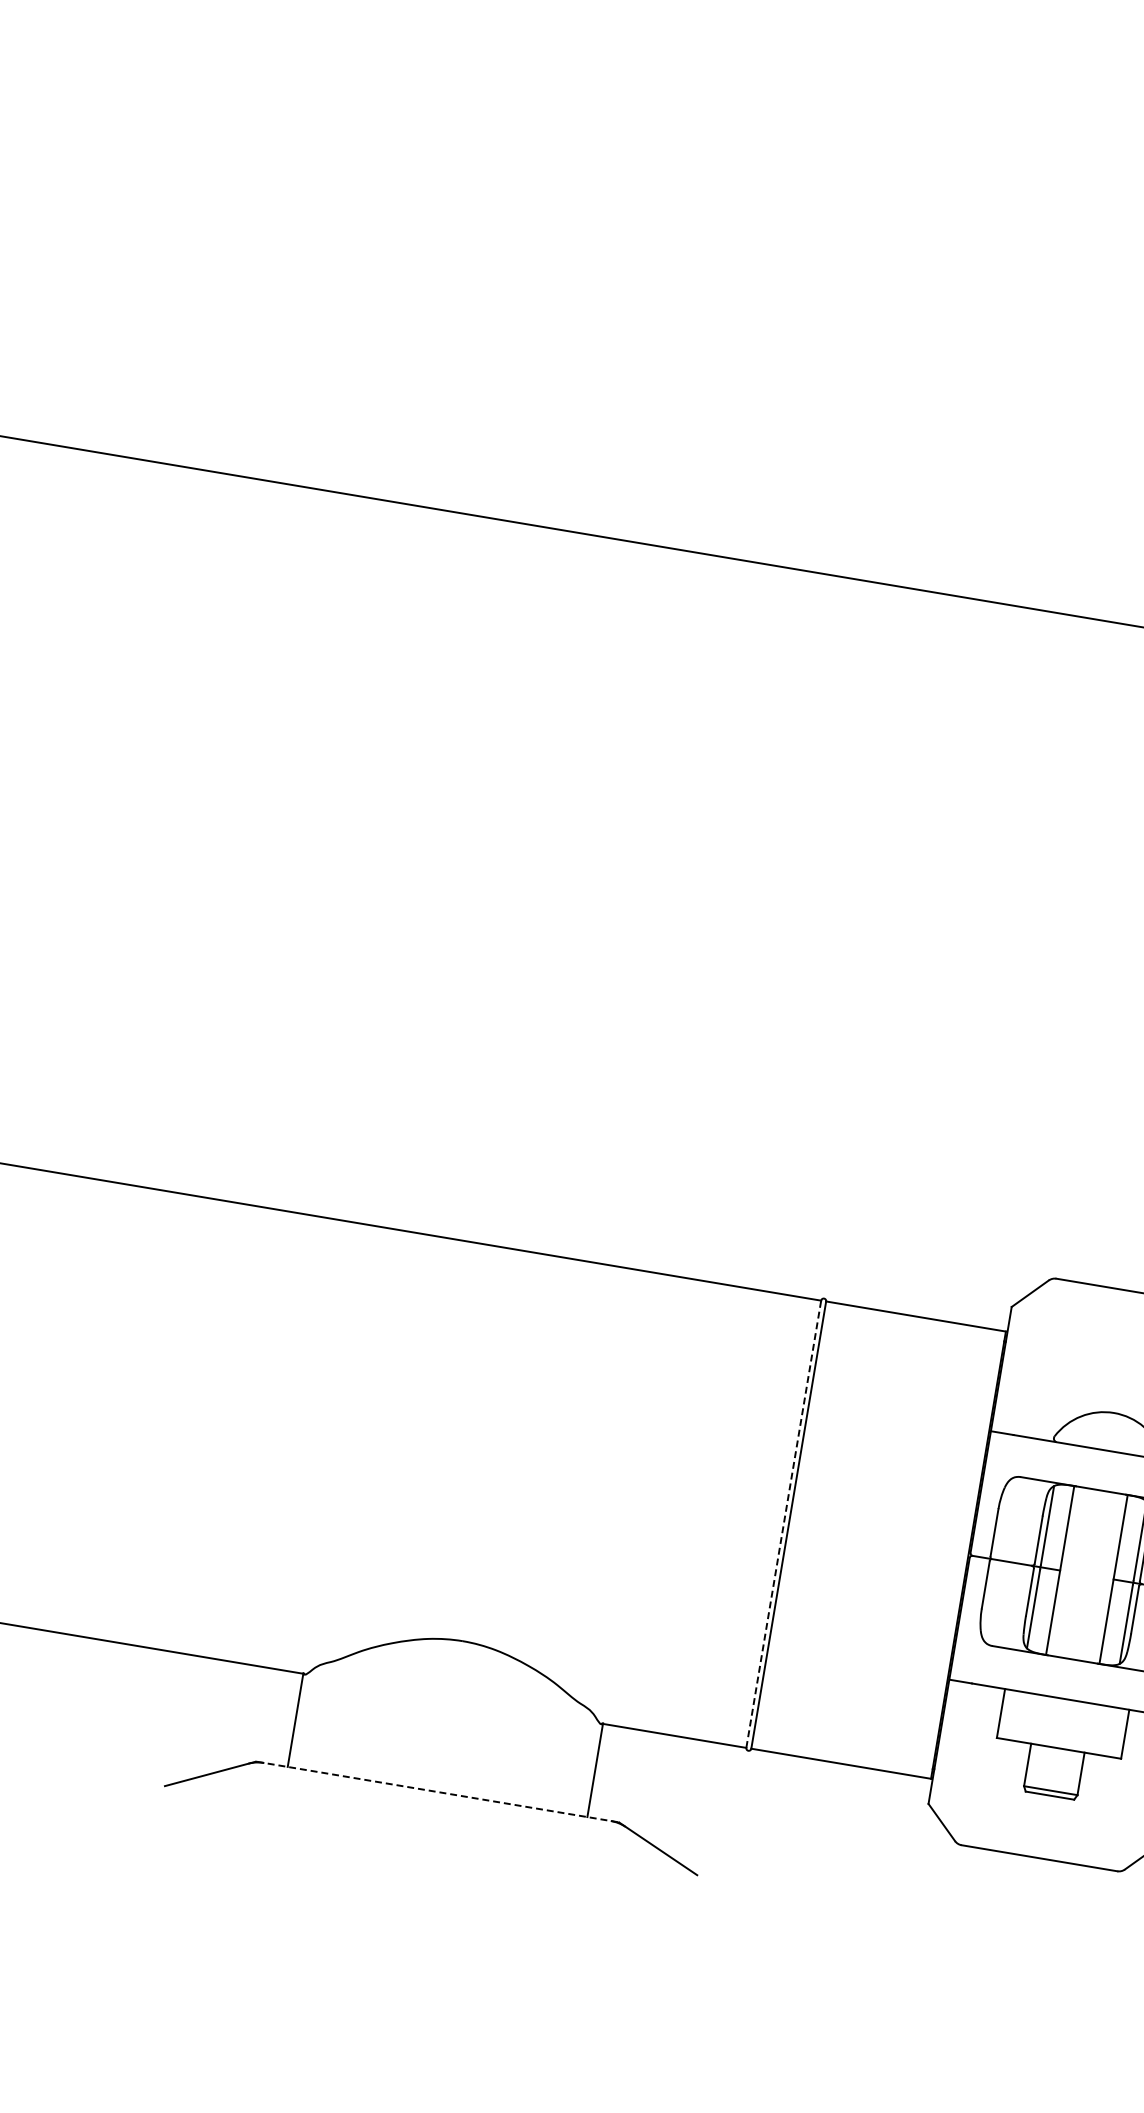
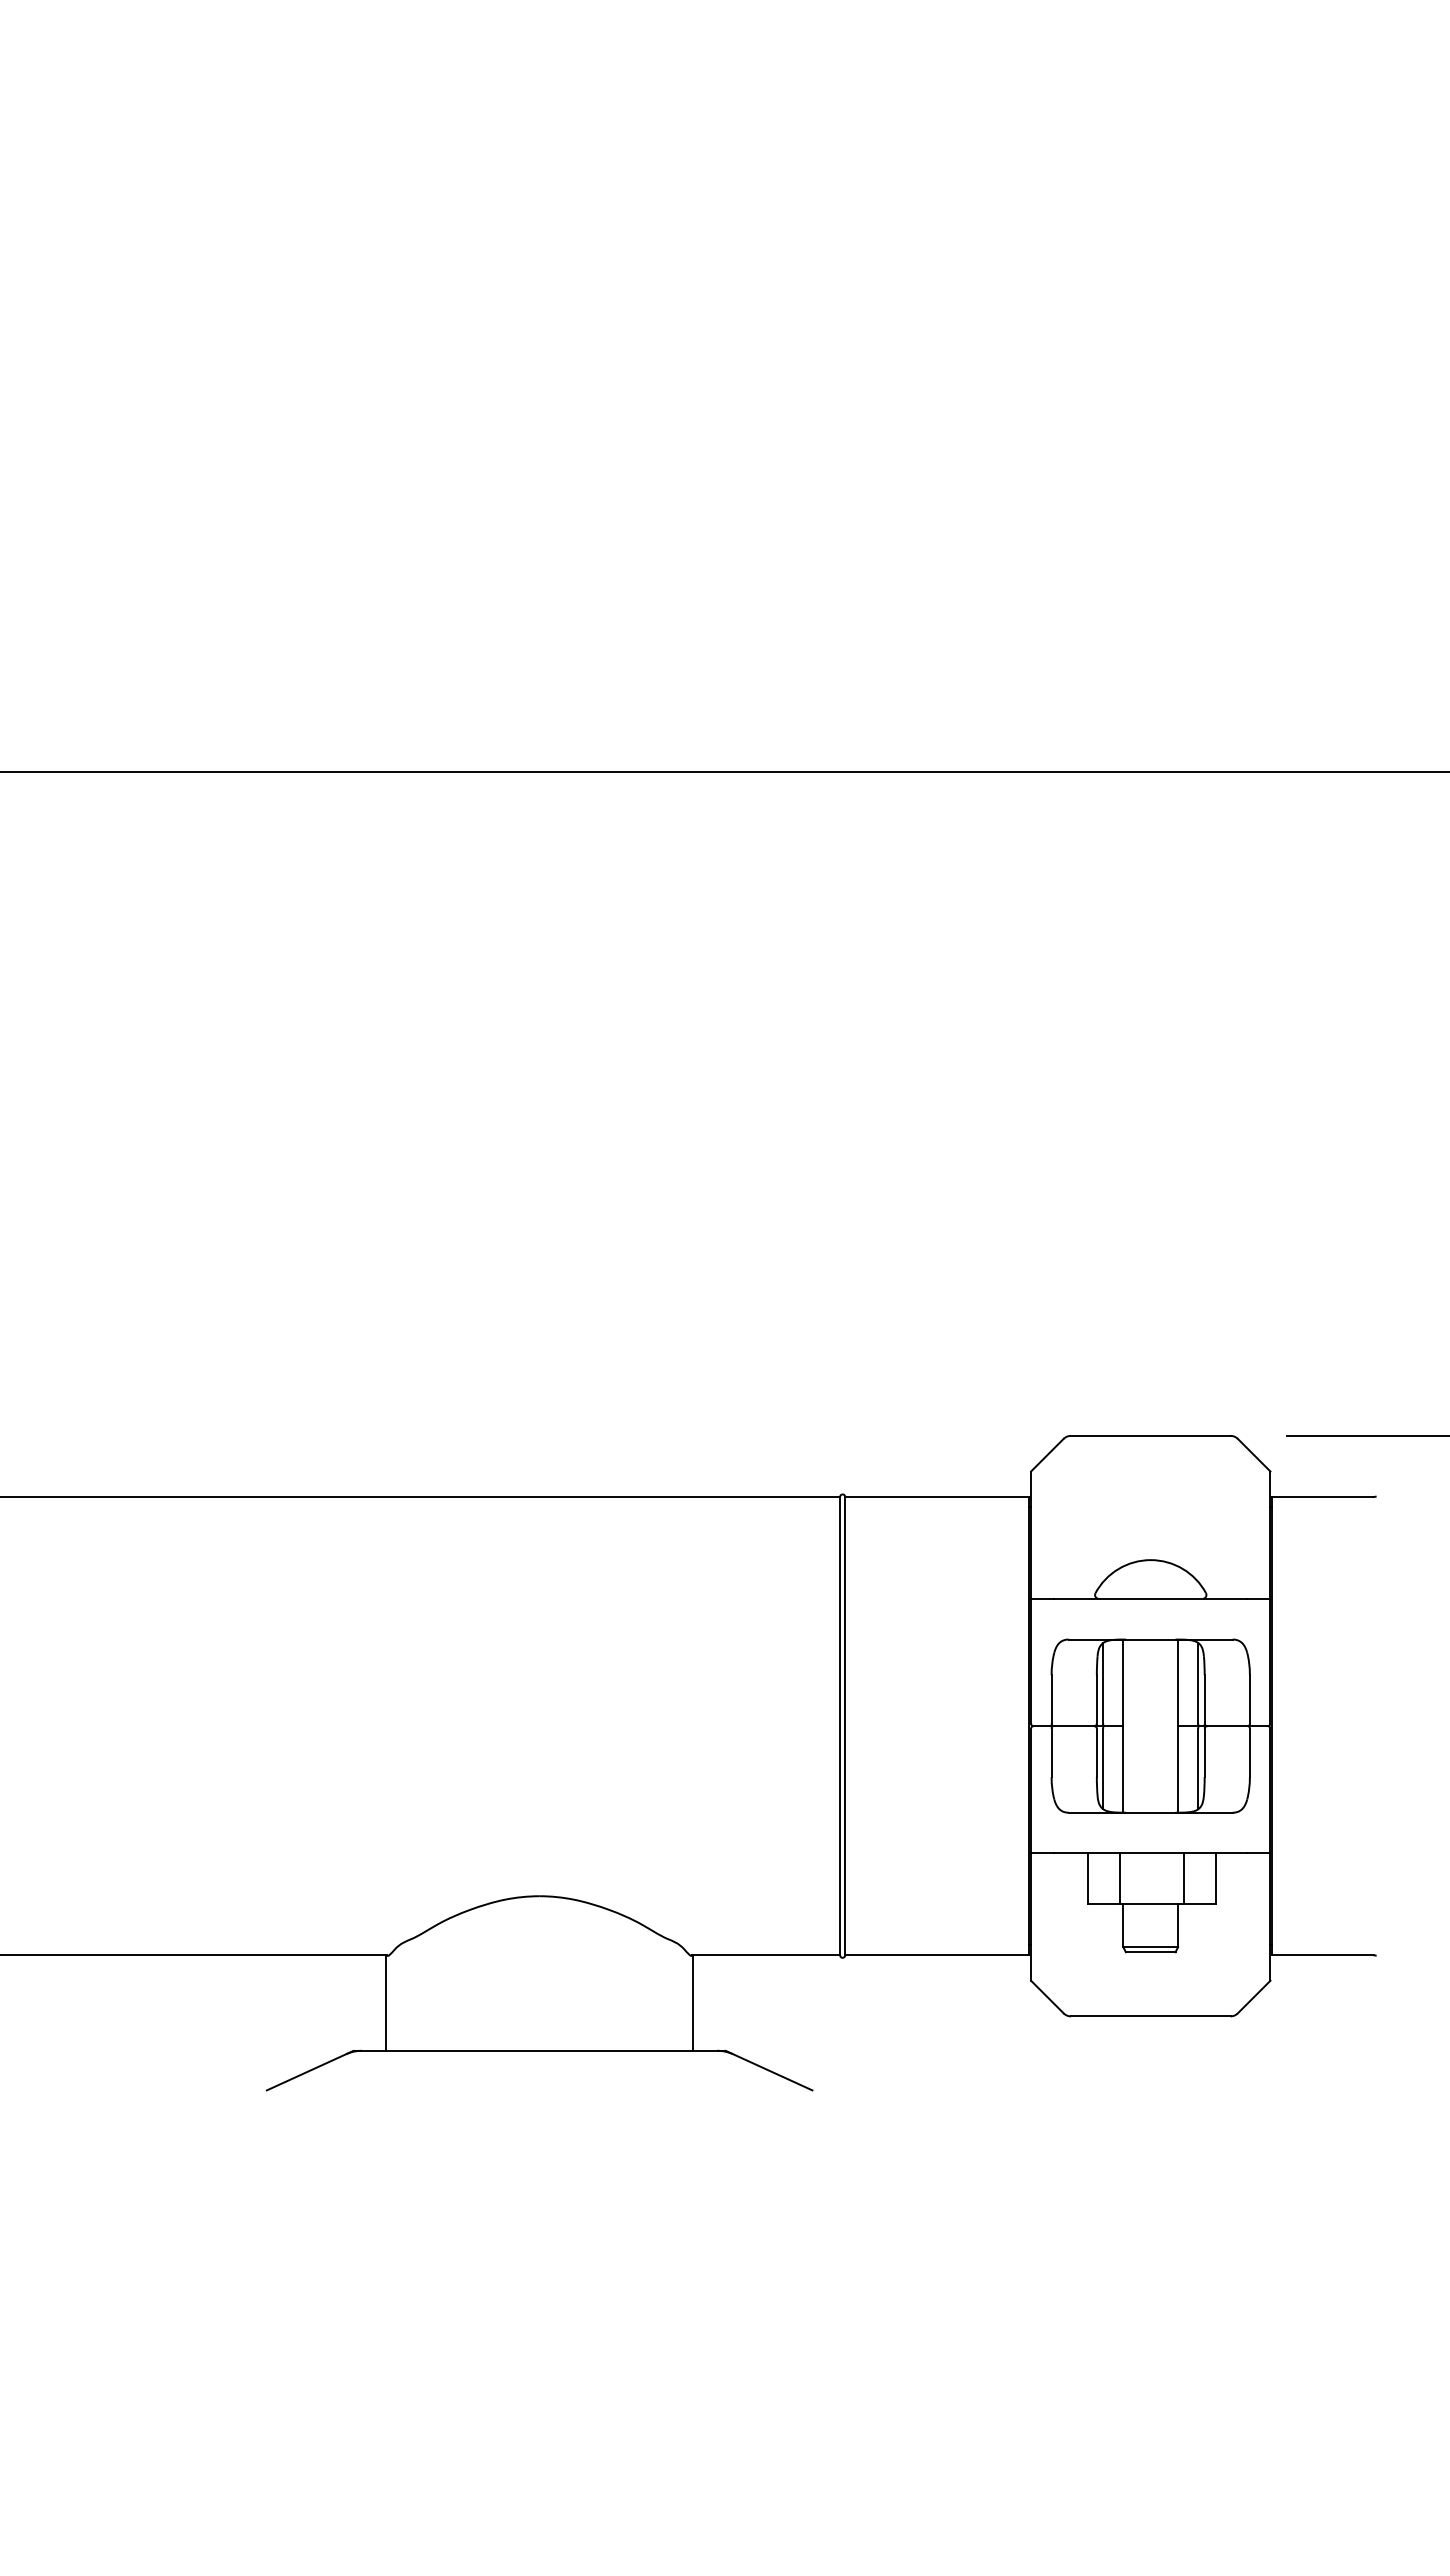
line: (784, 1523) -> (840, 1725), dashed -> solid
line: (1032, 1718) -> (1120, 1878), added
line: (1093, 1729) -> (1183, 1878), added
line: (438, 1791) -> (540, 2050), dashed -> solid

